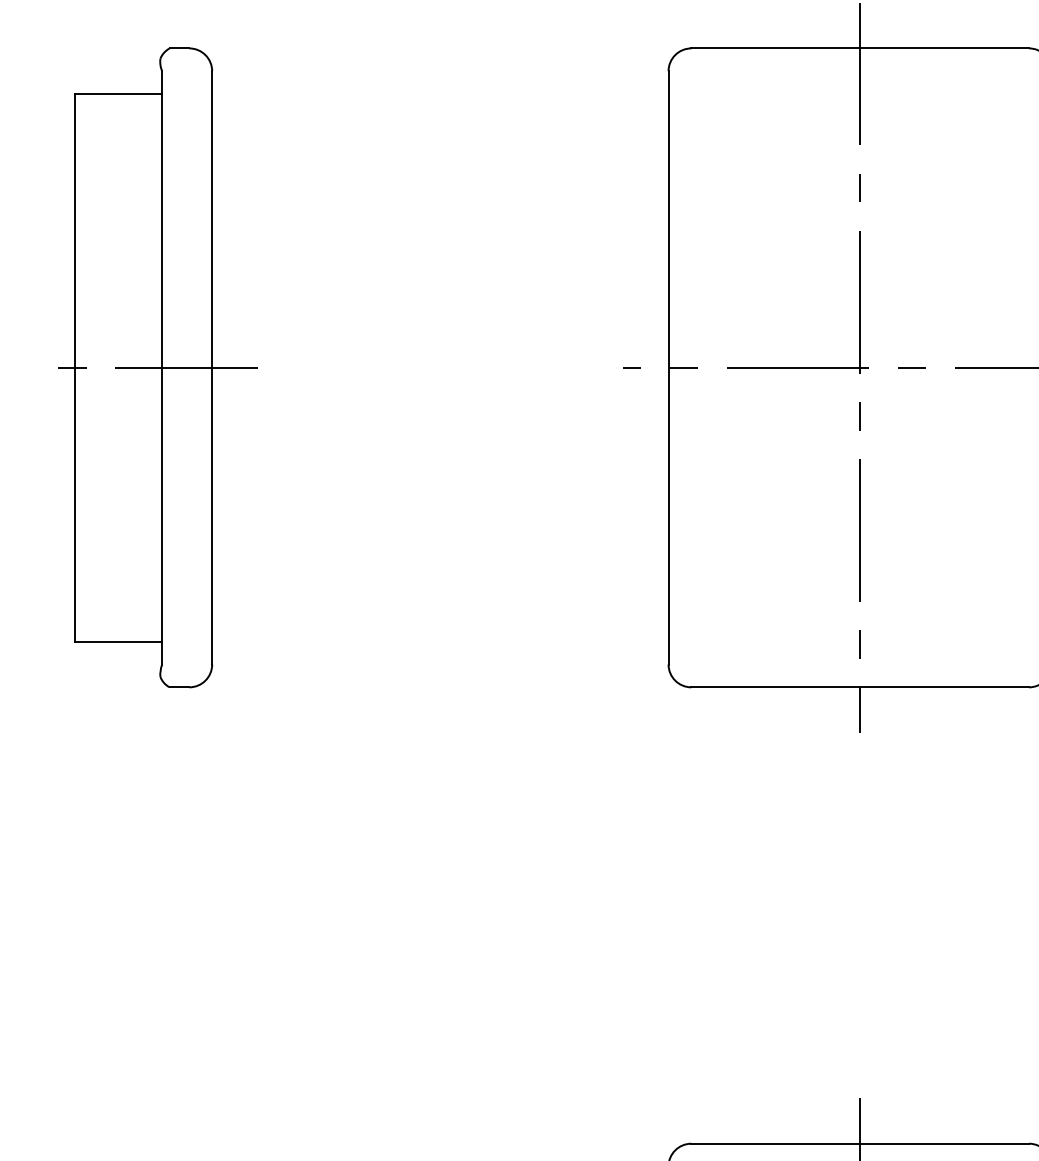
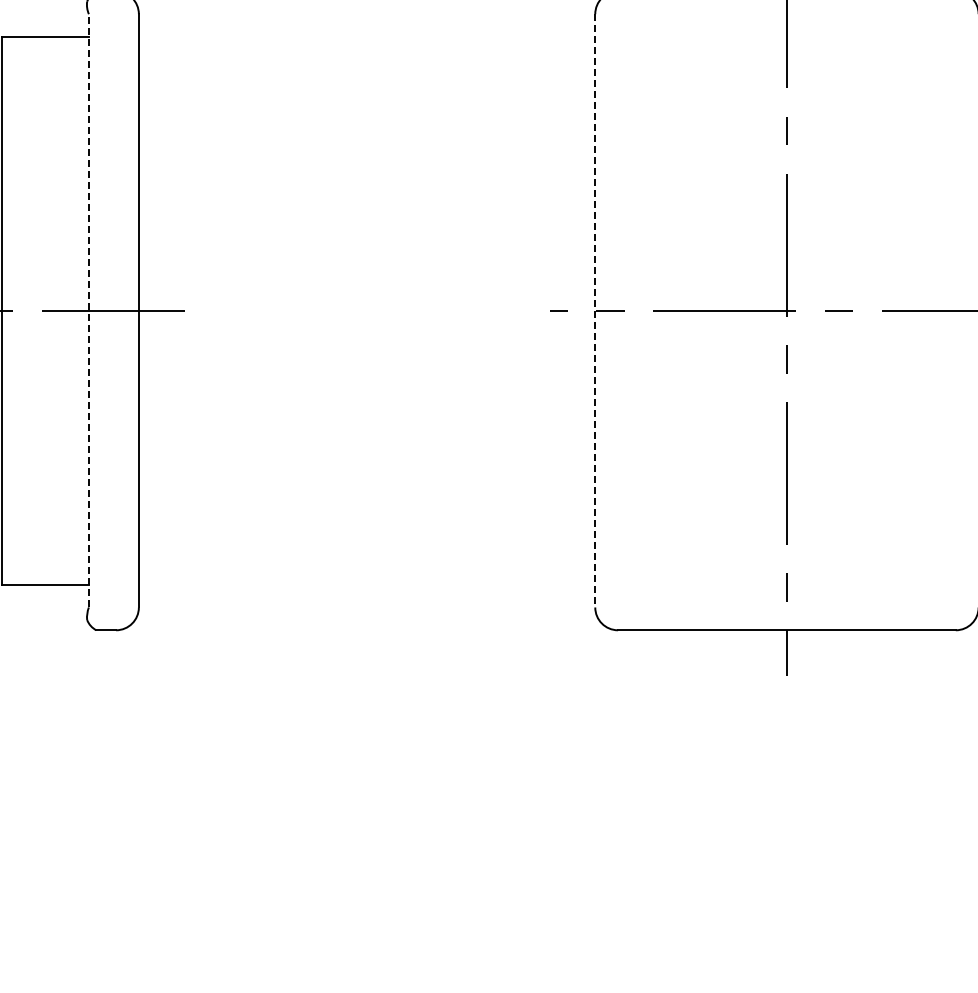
line: (162, 367) -> (89, 310), solid -> dashed
line: (668, 367) -> (595, 310), solid -> dashed

